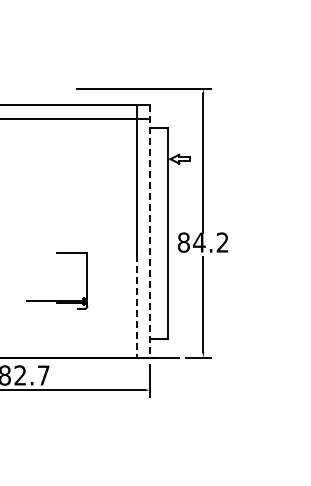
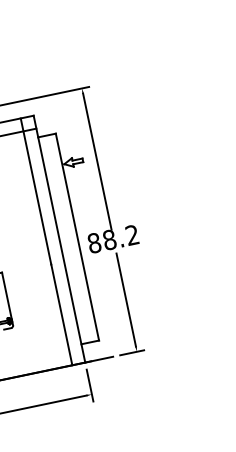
line: (150, 232) -> (59, 240), dashed -> solid
text: (199, 242) -> (109, 239), 84.2 -> 88.2
line: (137, 306) -> (62, 315), dashed -> solid

